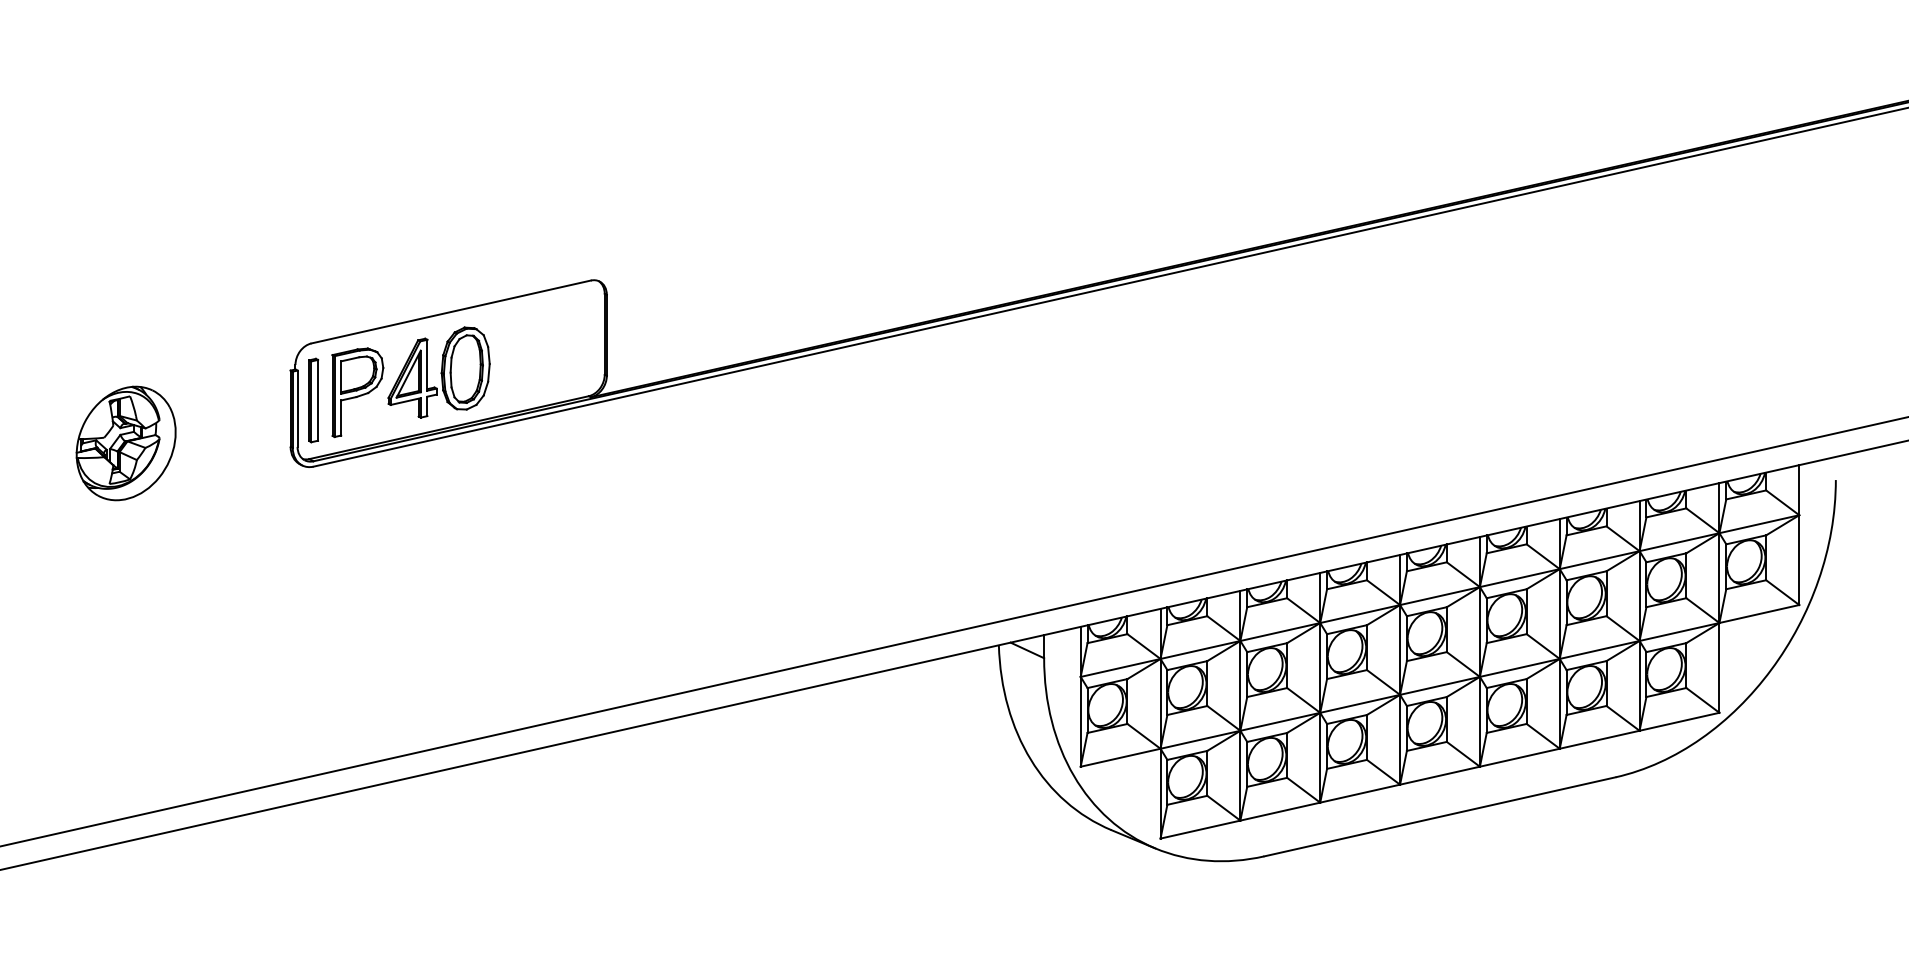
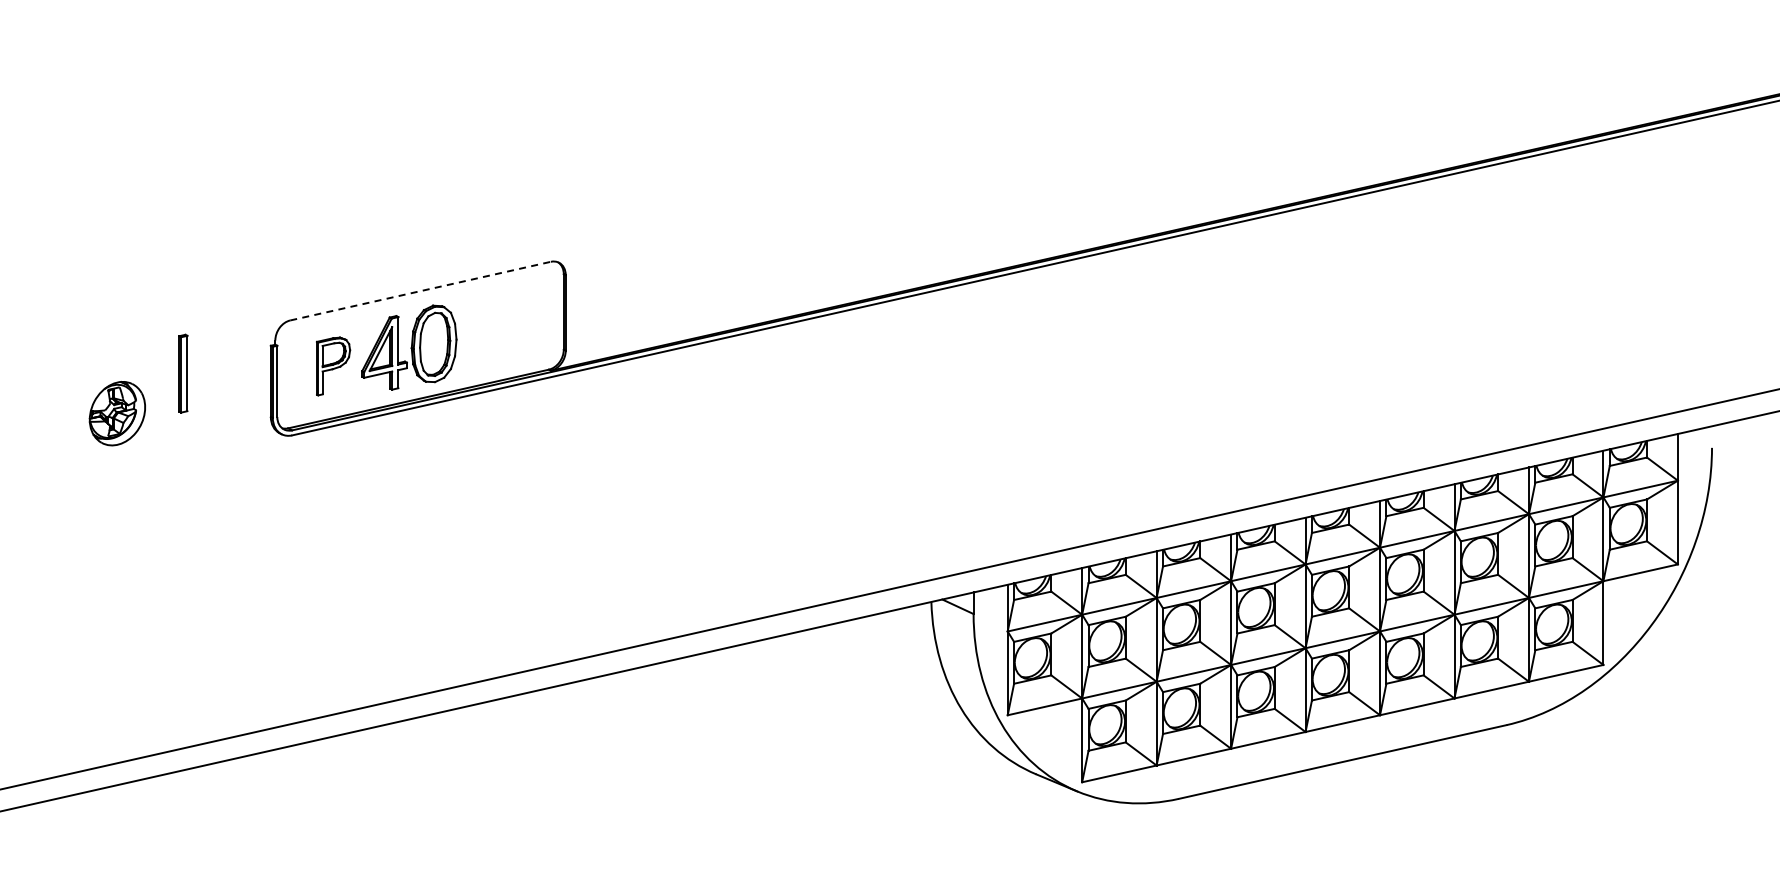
line: (451, 312) -> (420, 291), solid -> dashed
part: (357, 392) -> (333, 366), size x0.7
part: (313, 400) -> (183, 373), moved
part: (126, 443) -> (117, 413), size x0.6

